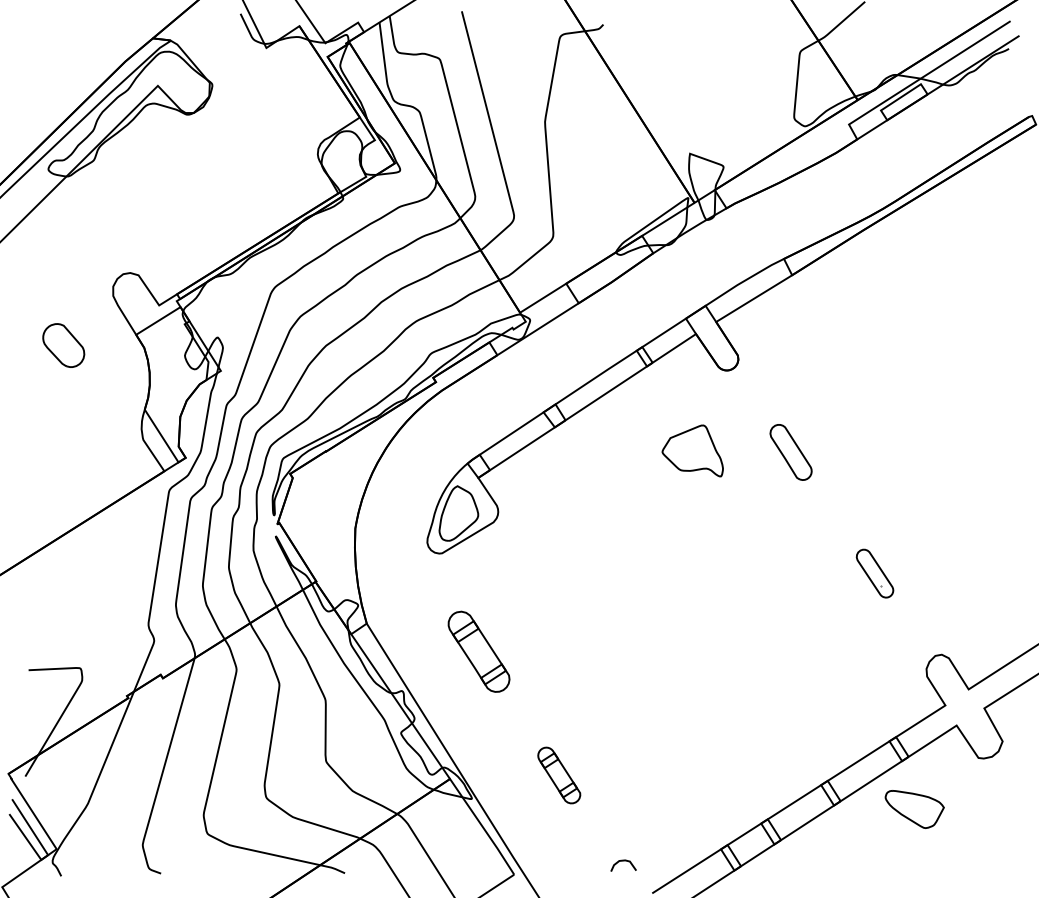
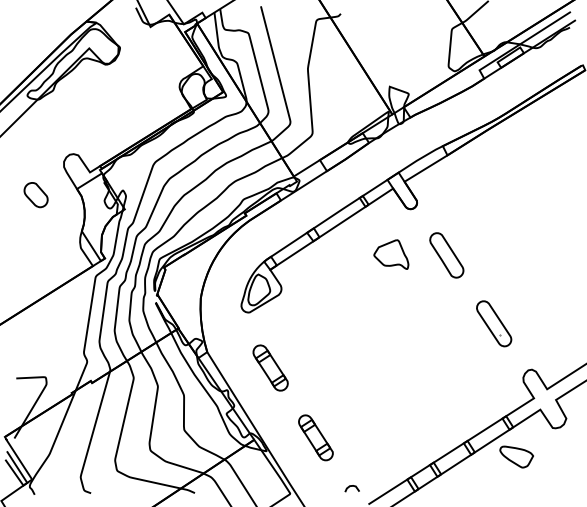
part: (790, 452) -> (446, 255), size x1.43
part: (875, 572) -> (494, 323), size x1.67
part: (558, 774) -> (315, 437), size x1.43

